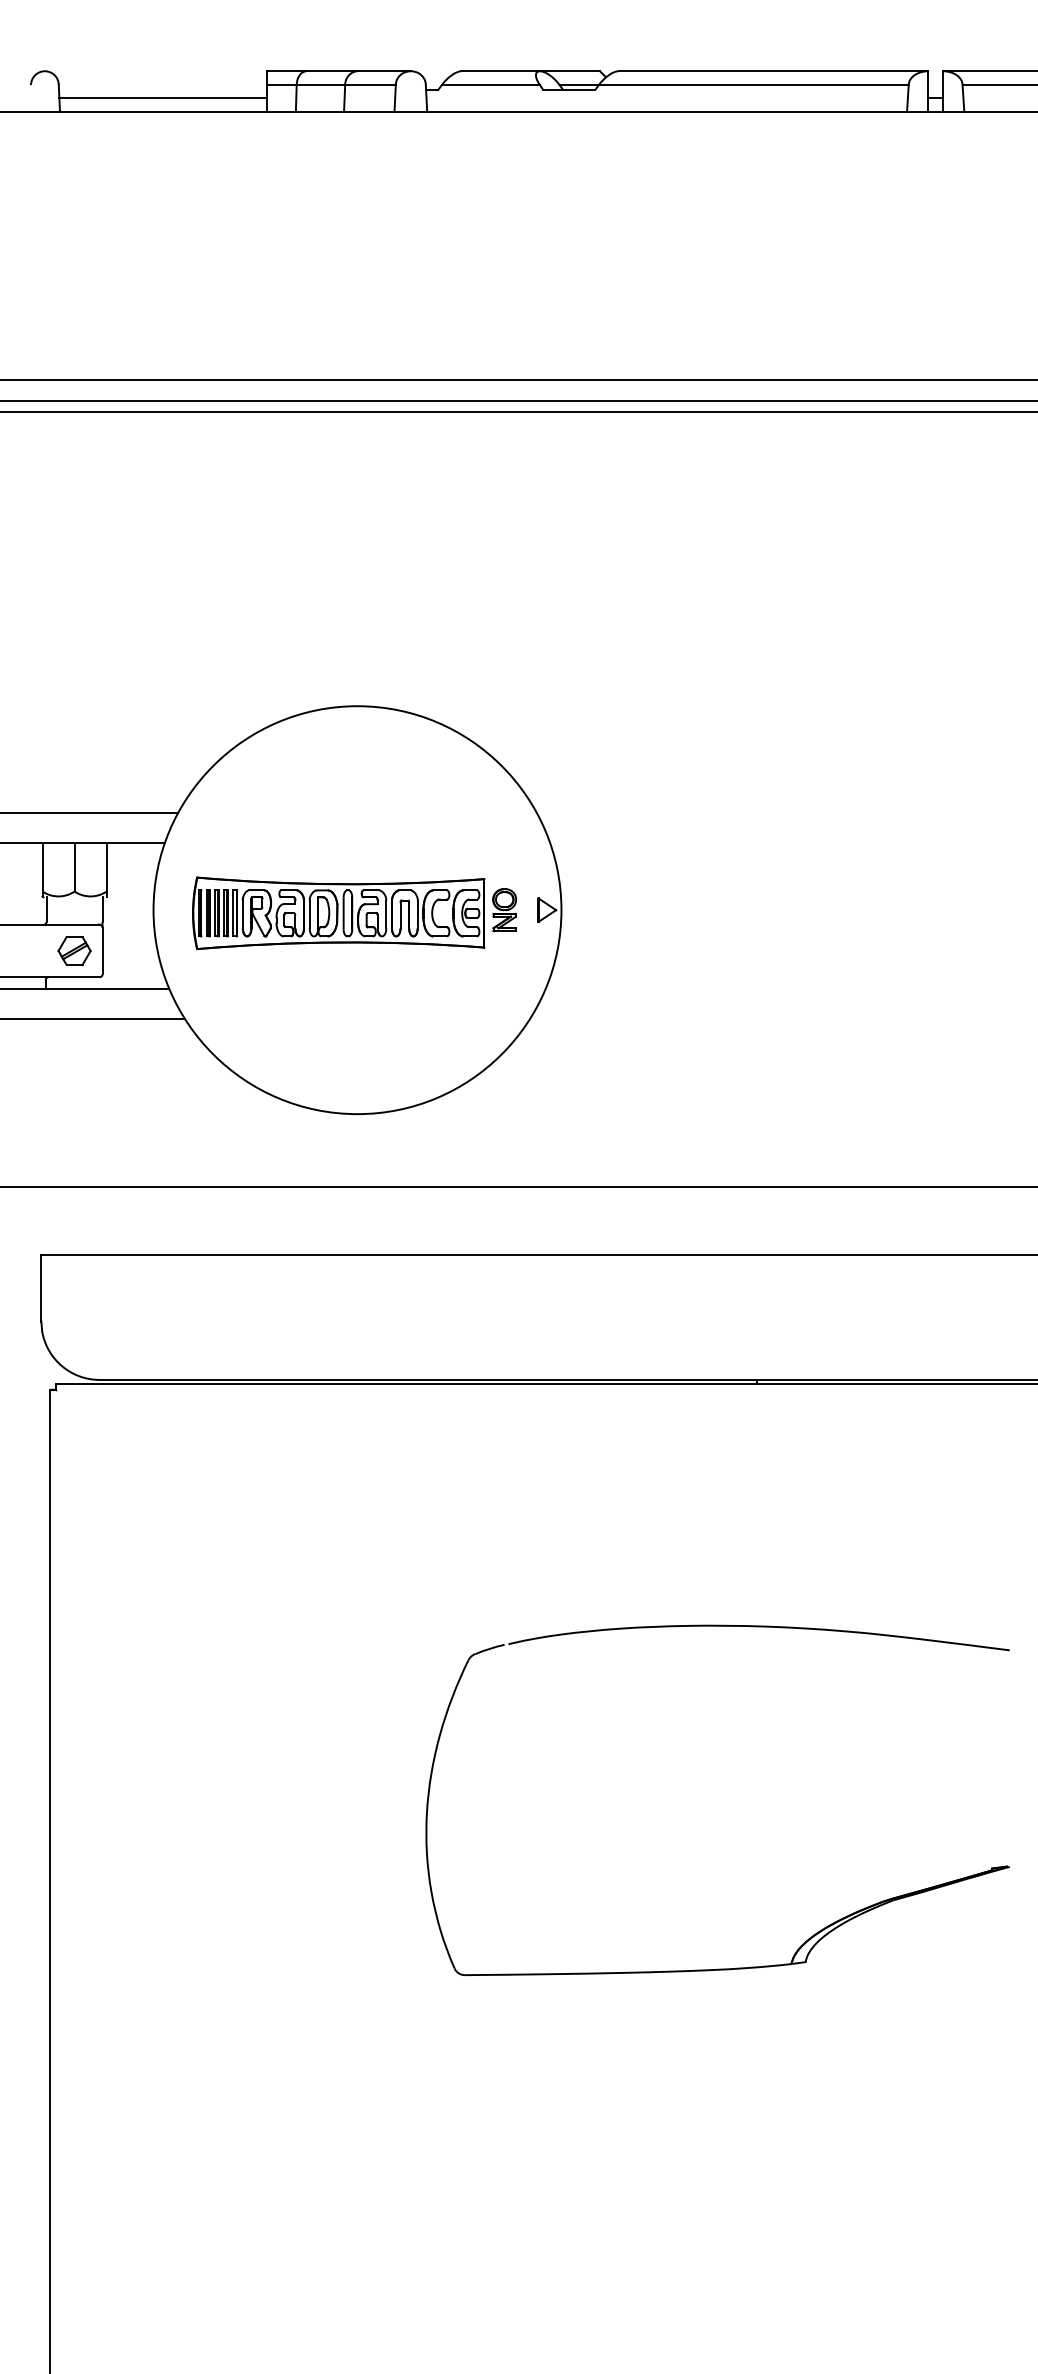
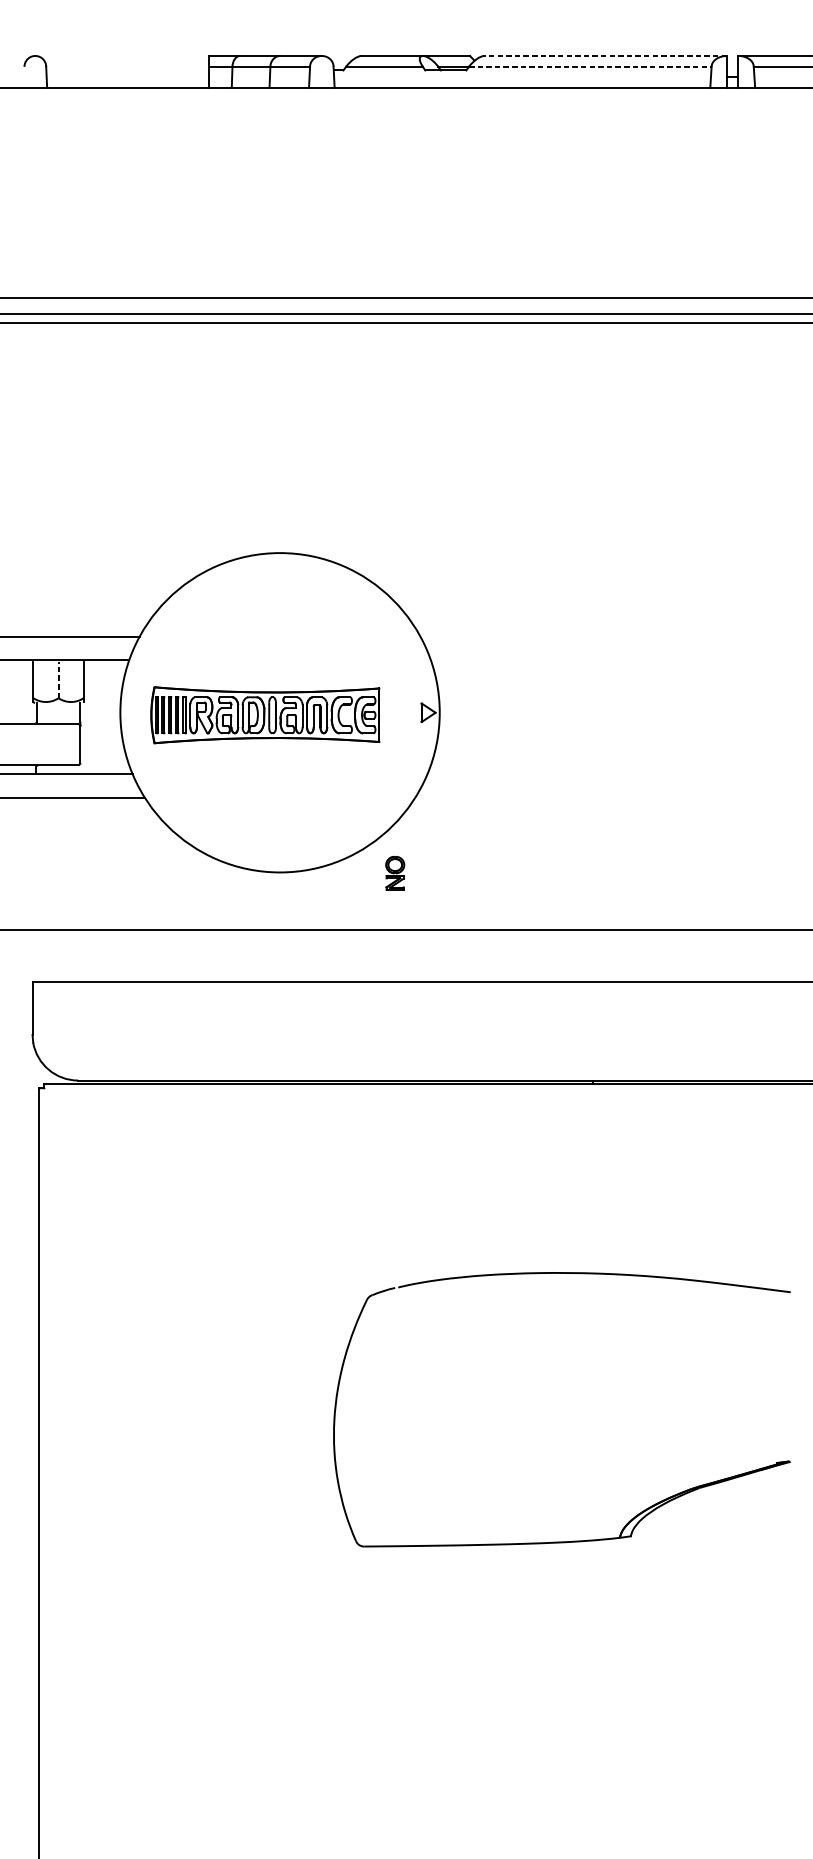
line: (773, 71) -> (605, 56), solid -> dashed
line: (753, 85) -> (590, 67), solid -> dashed
line: (162, 97) -> (127, 76), removed
line: (74, 867) -> (58, 679), solid -> dashed
part: (504, 910) -> (395, 873), moved
part: (74, 950) -> (58, 744), removed

